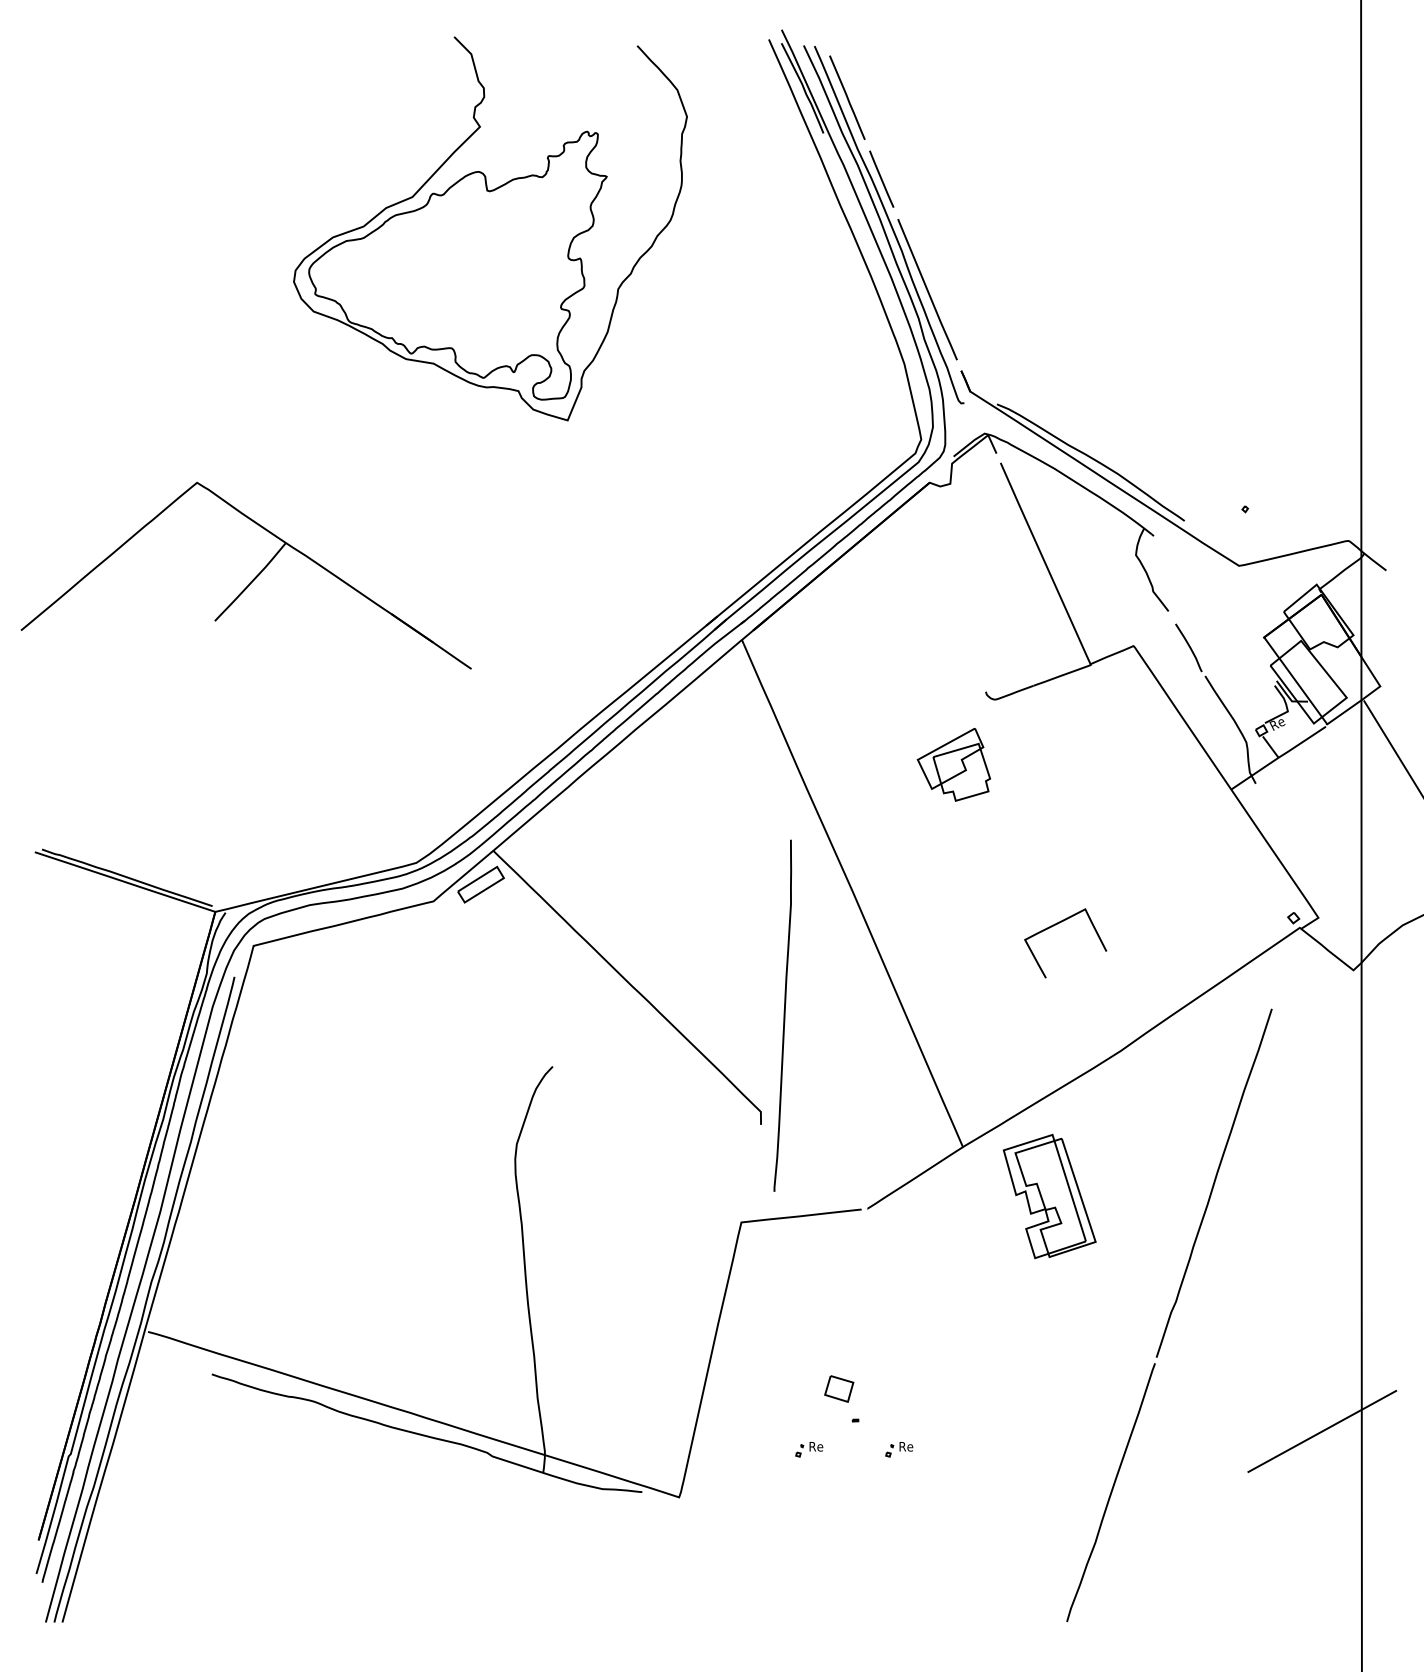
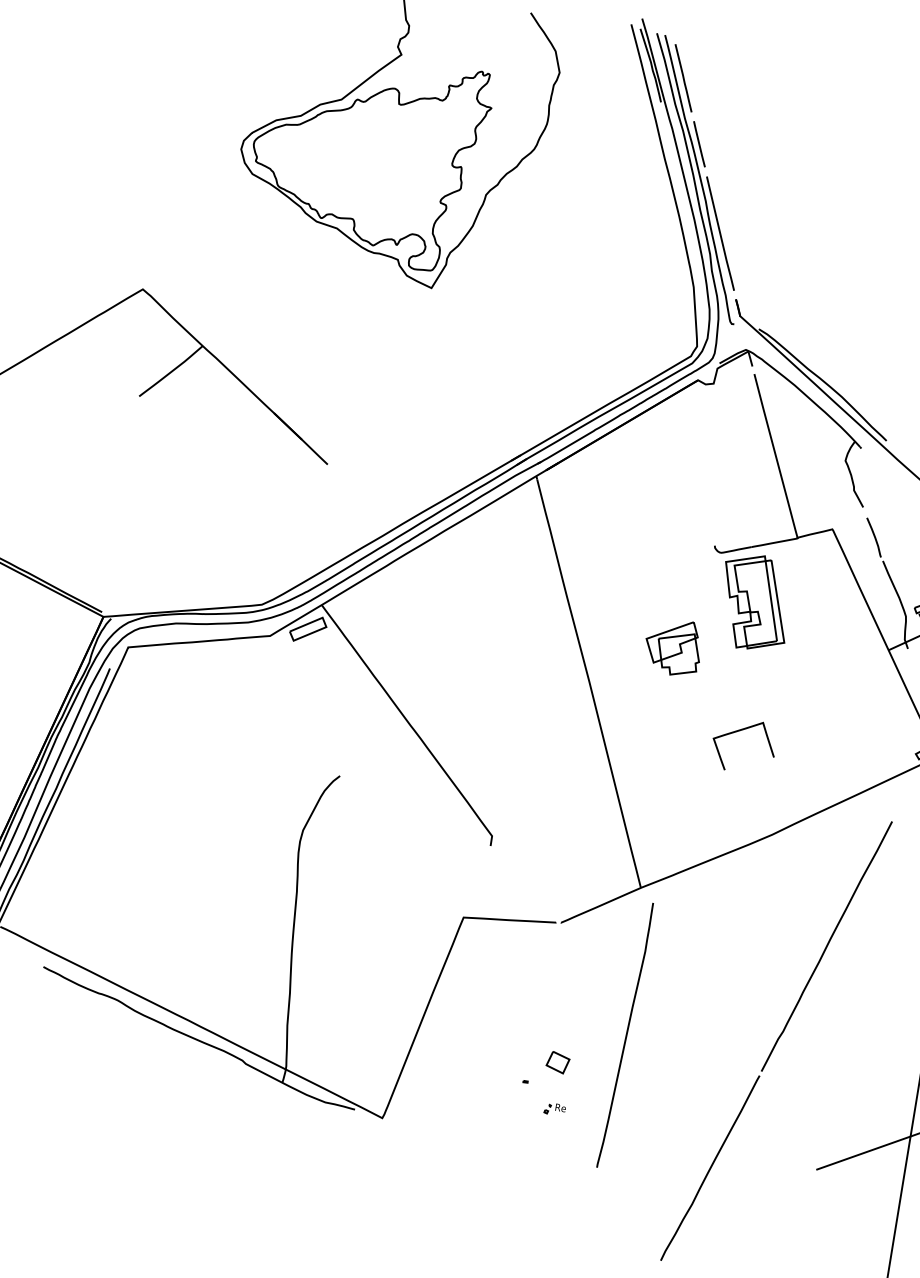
part: (953, 764) -> (673, 646), moved
curve: (783, 1015) -> (625, 1035), moved
part: (1049, 1196) -> (754, 602), moved
part: (839, 1388) -> (558, 1062), moved
part: (809, 1449) -> (487, 1098), removed

